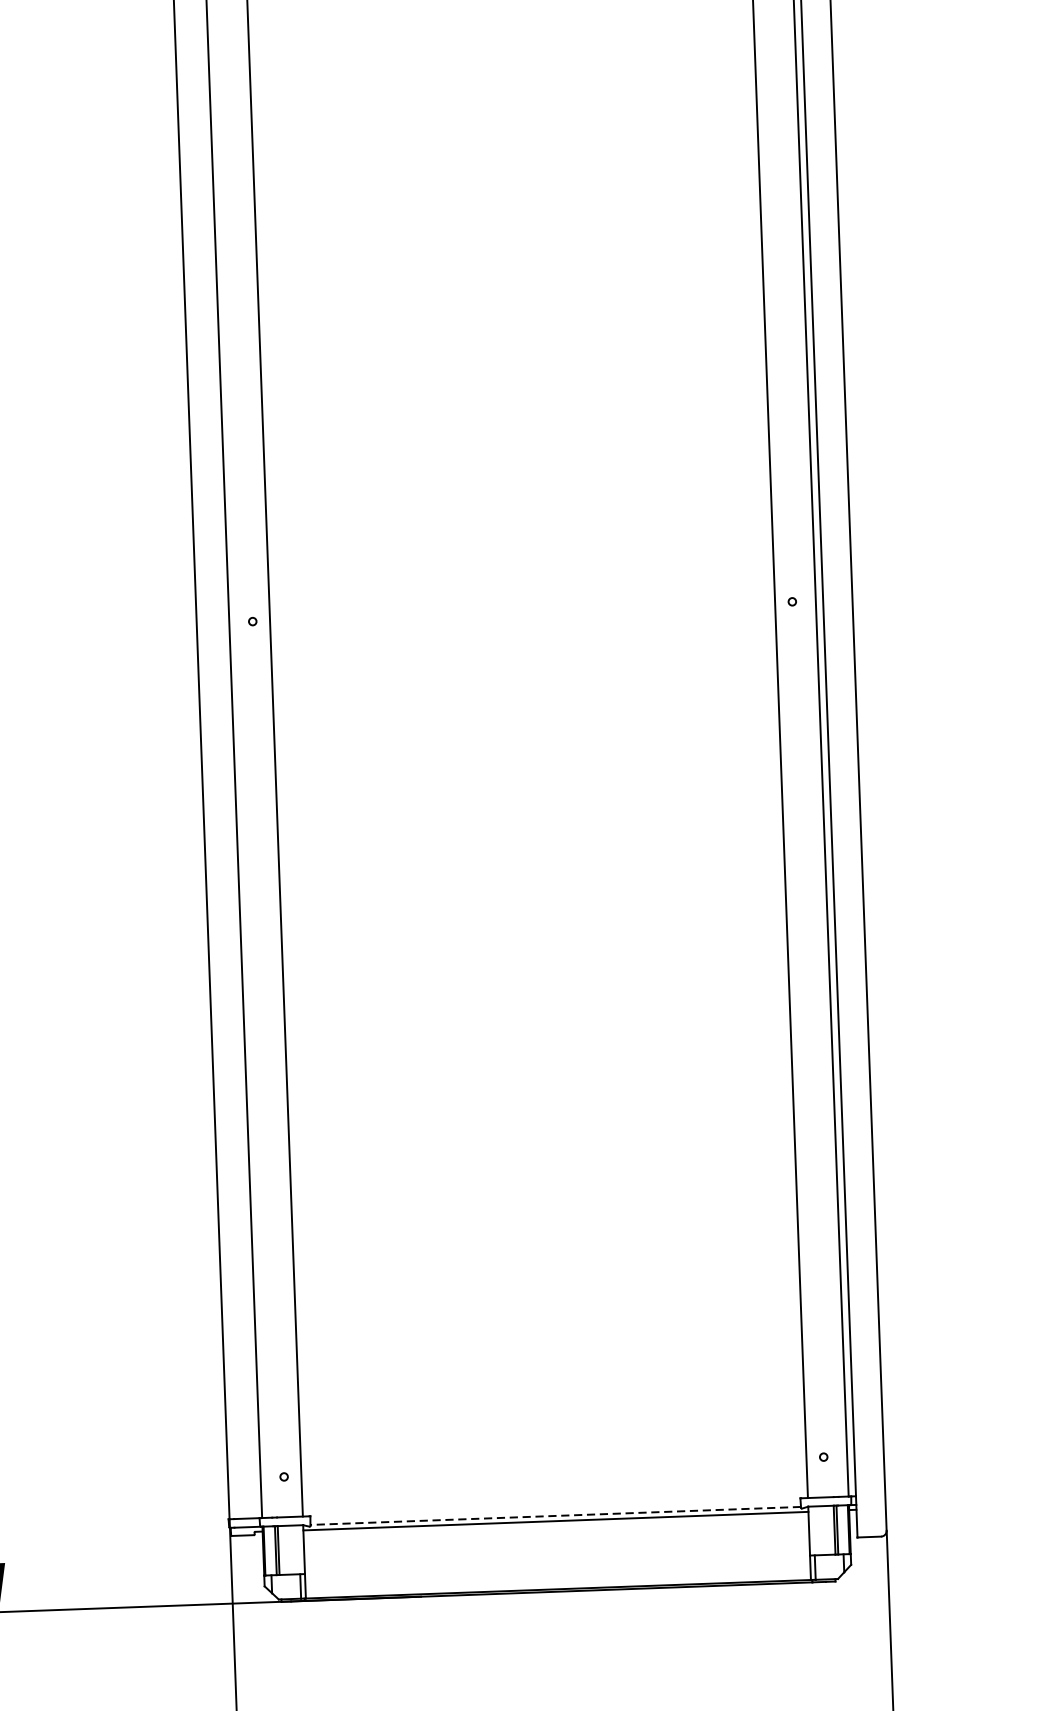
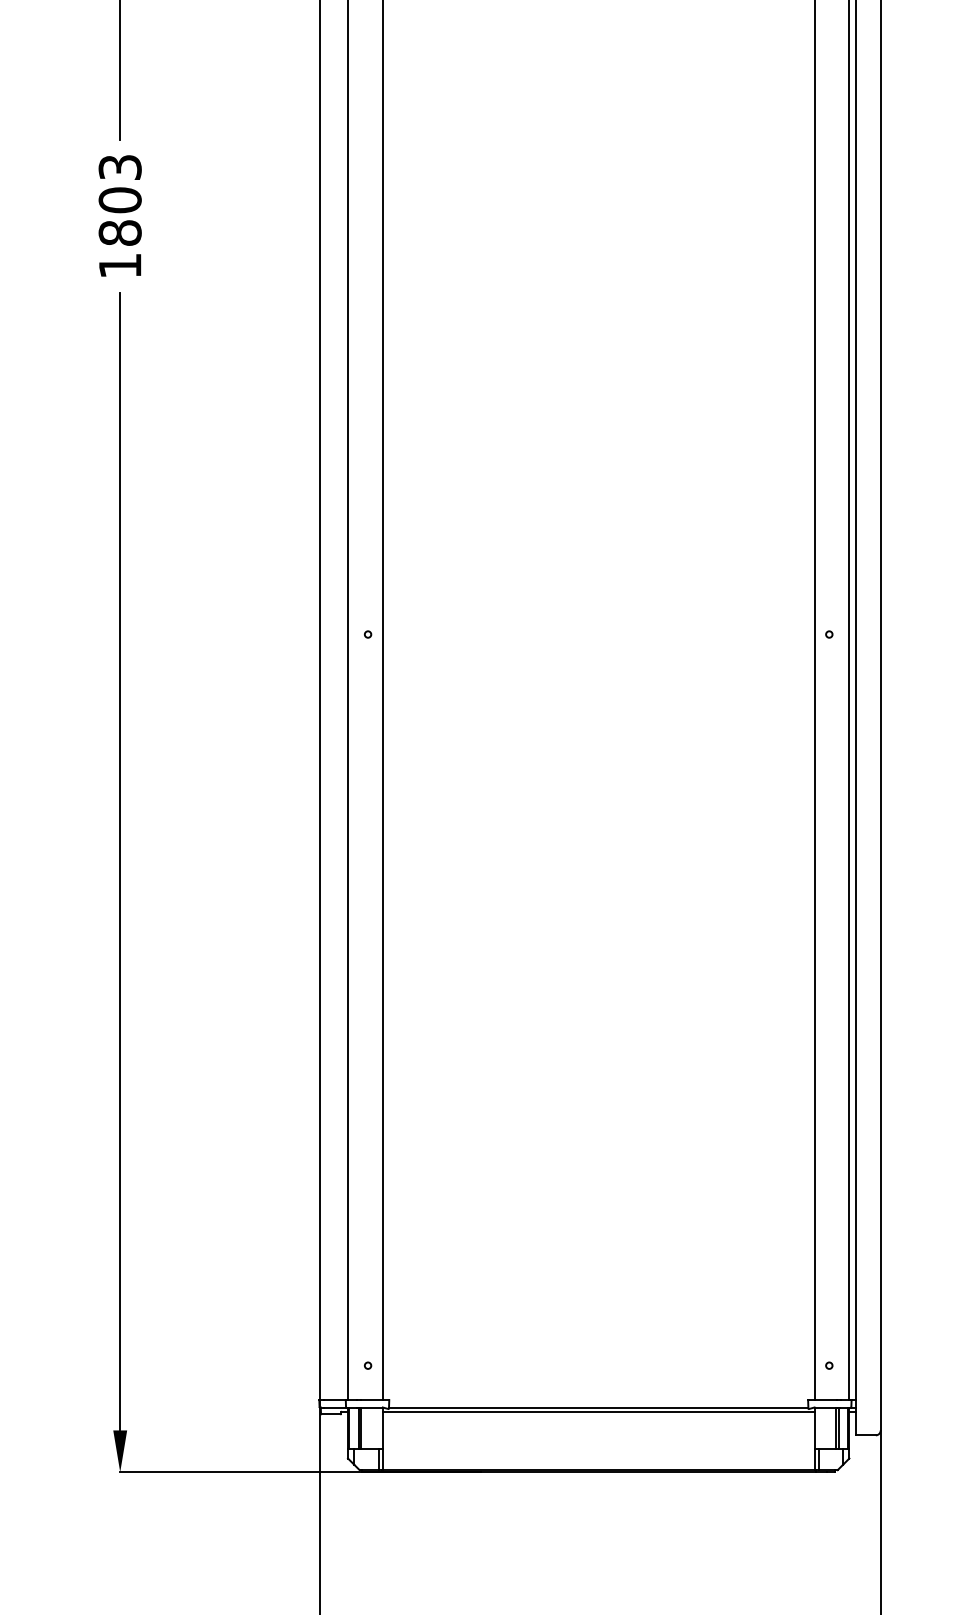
line: (555, 1515) -> (598, 1407), dashed -> solid

